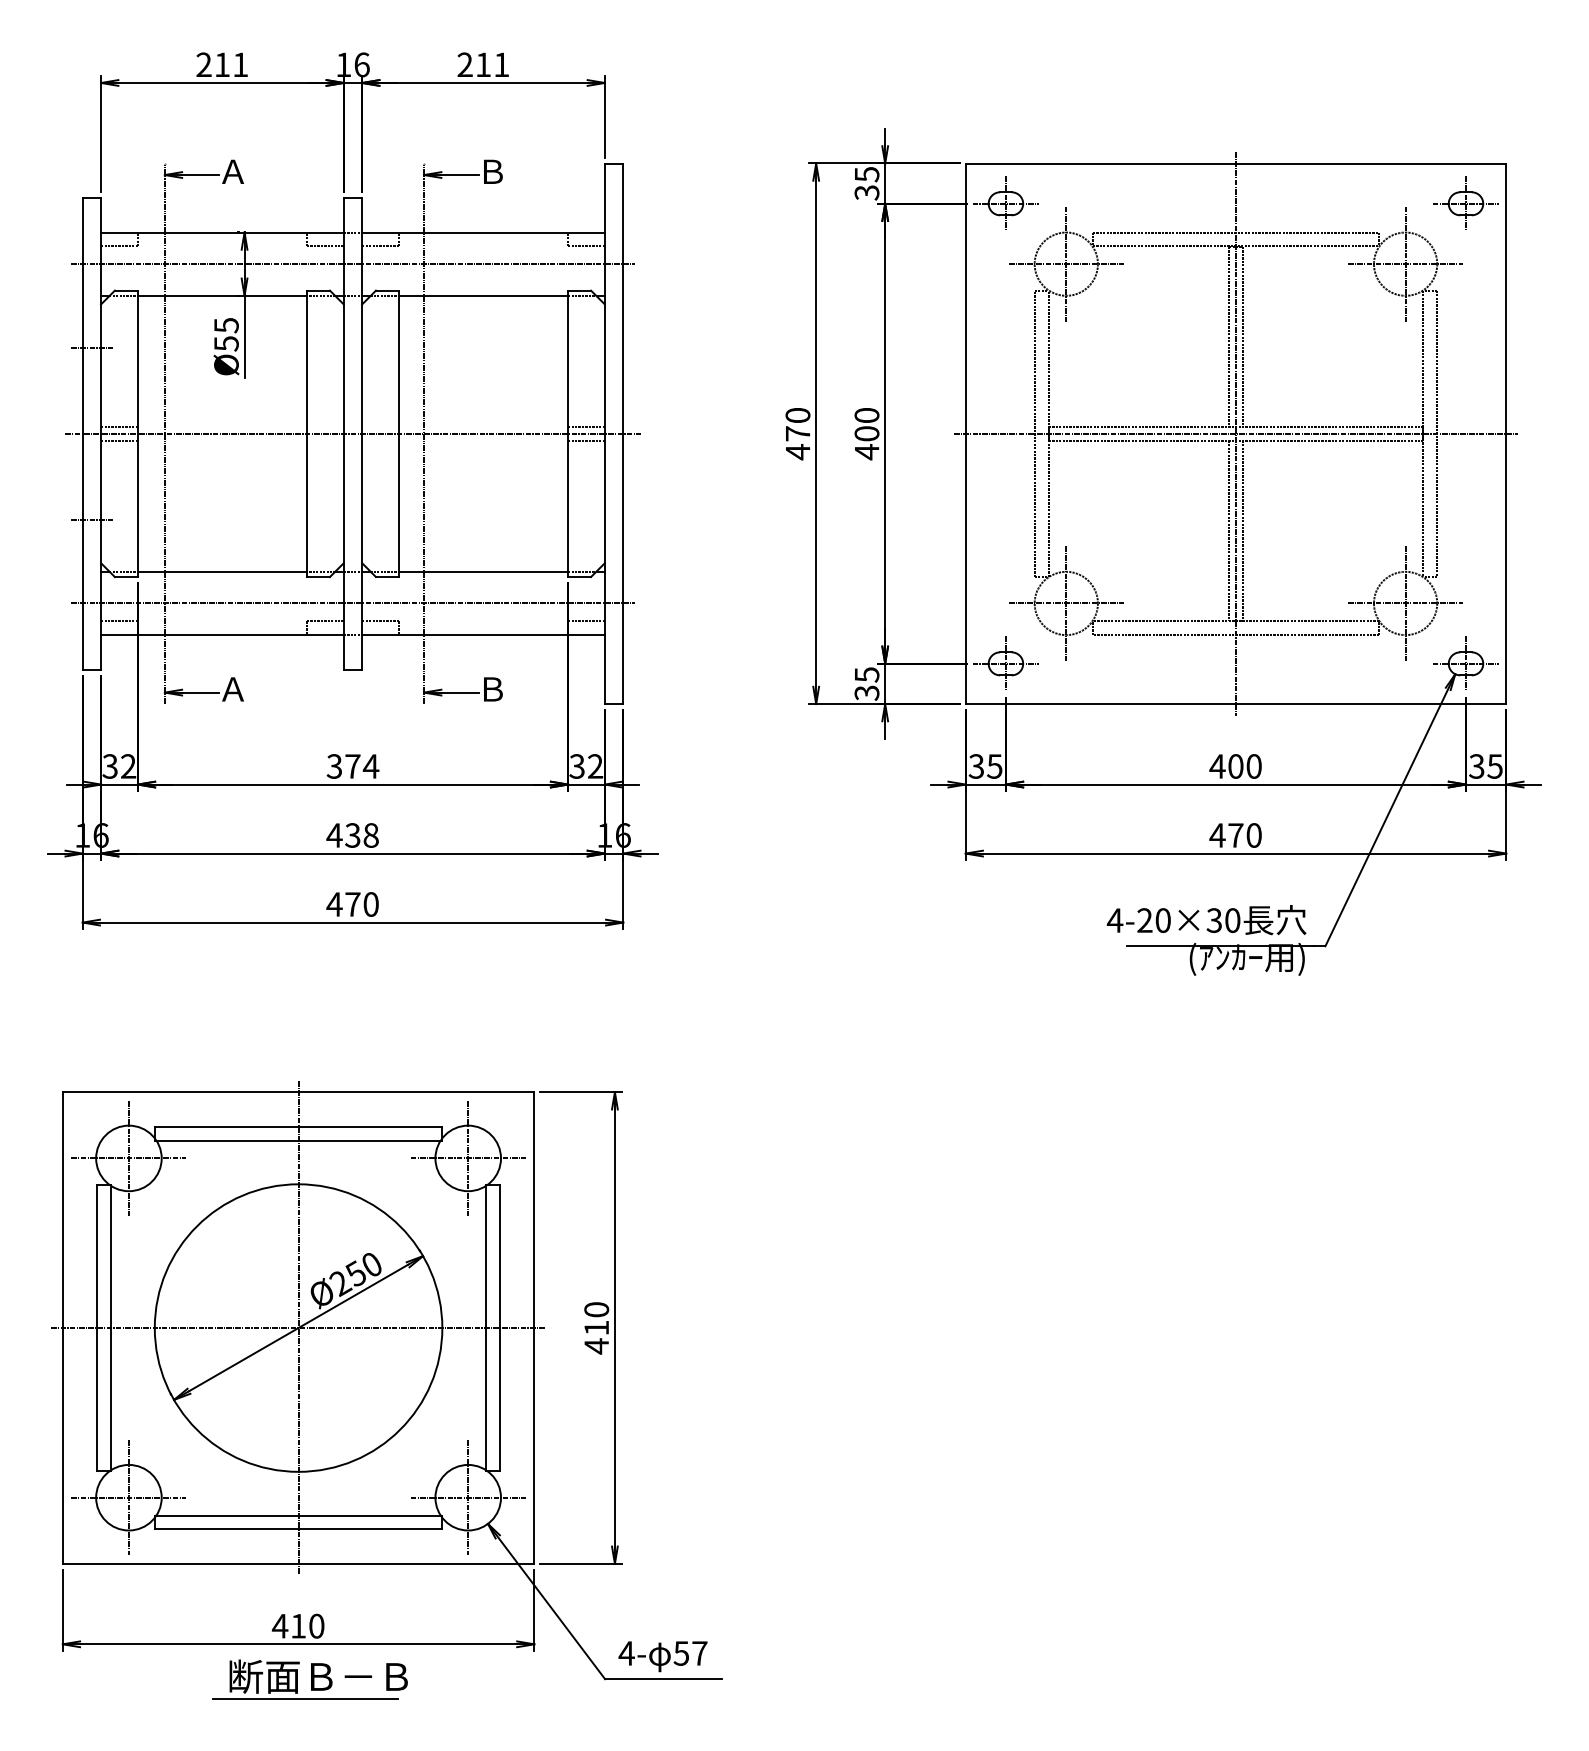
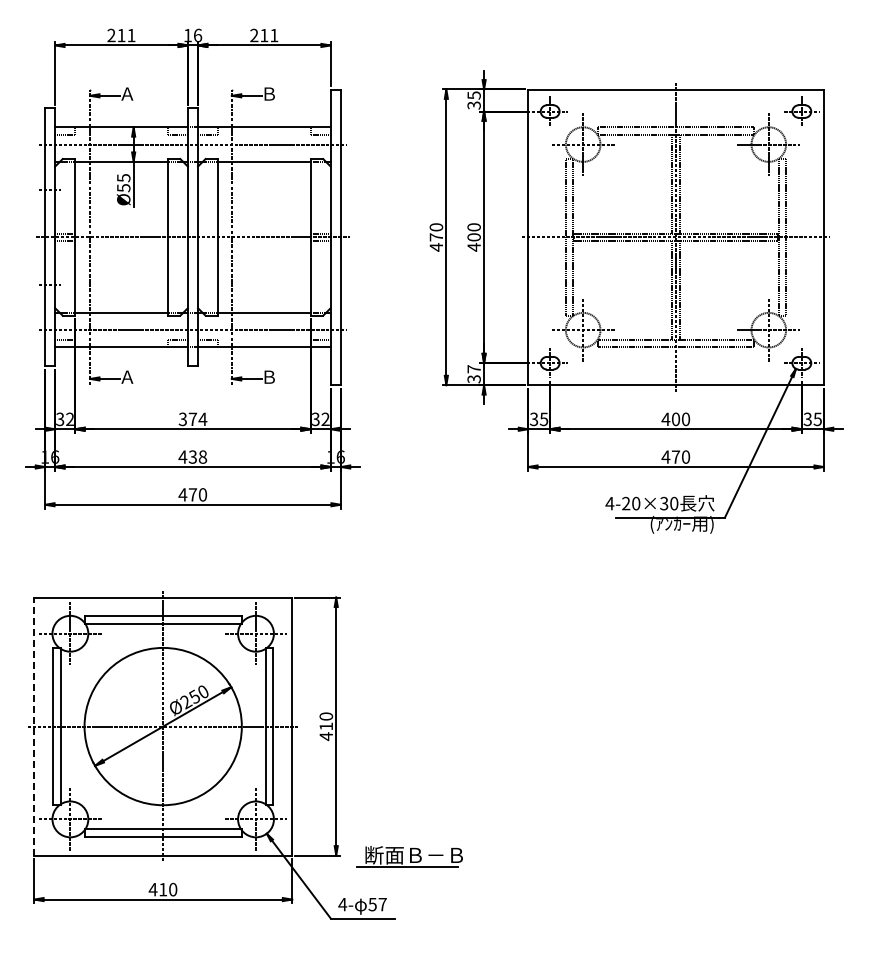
text: (865, 675) -> (473, 369), 35 -> 37
line: (63, 1327) -> (34, 726), solid -> dashed
part: (310, 1678) -> (409, 856), moved

